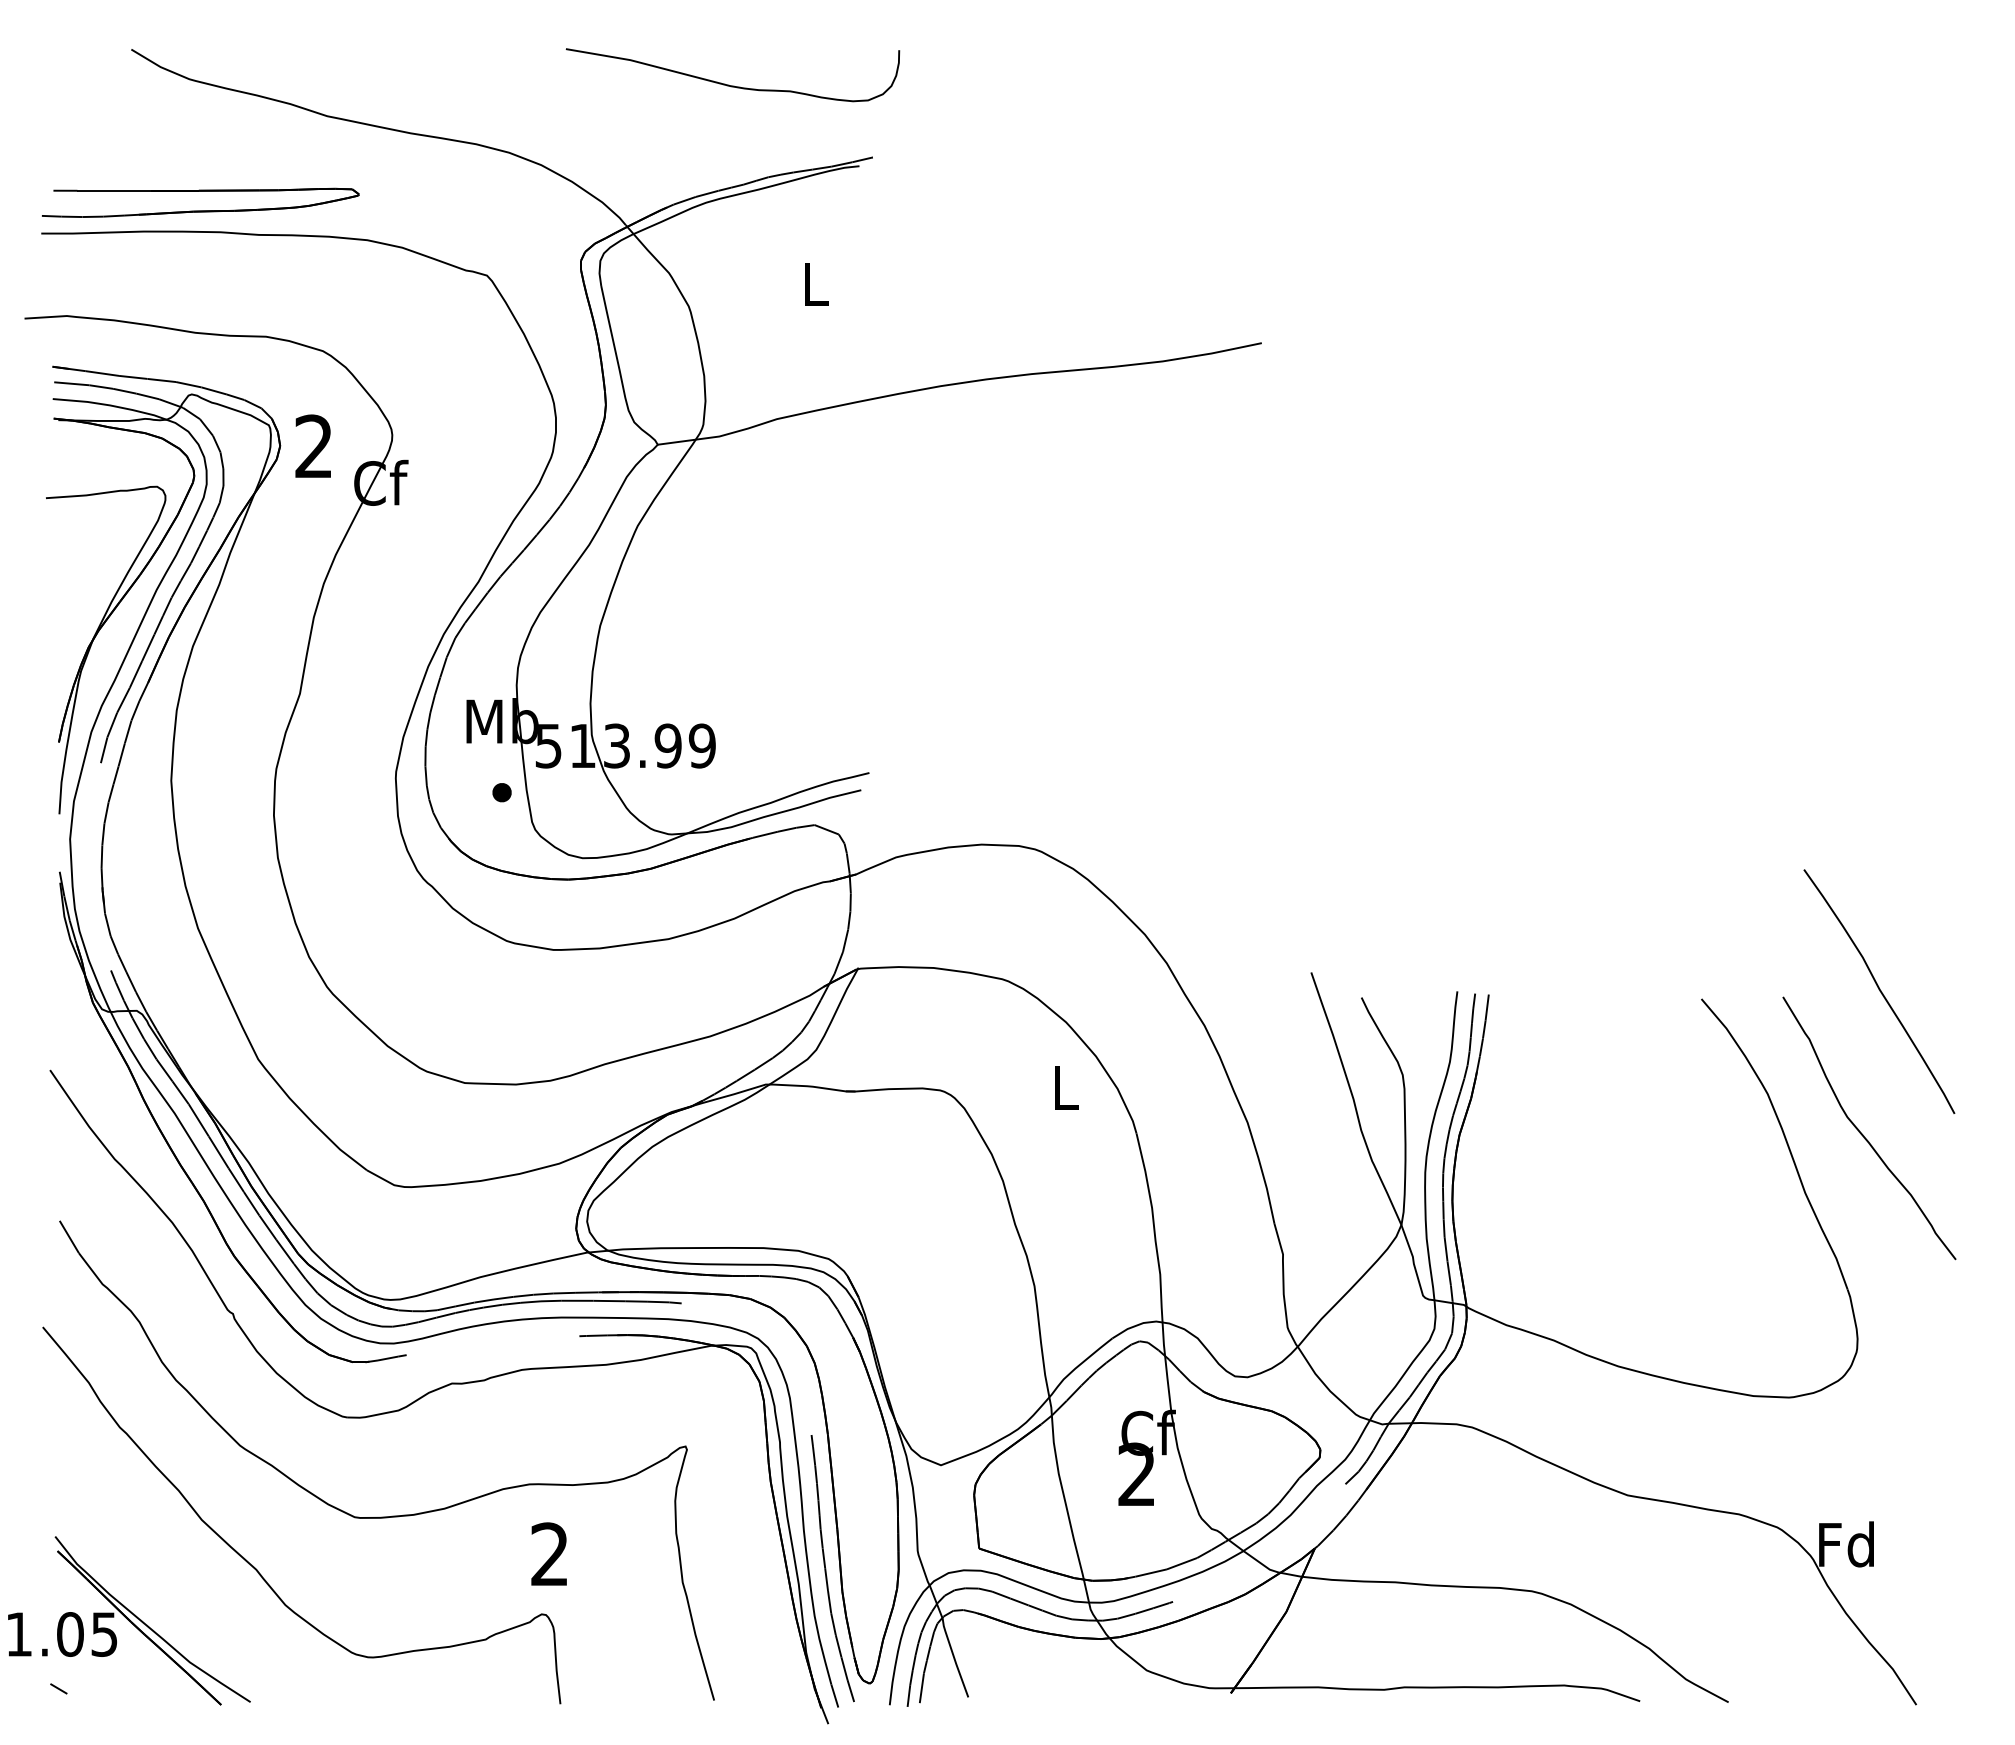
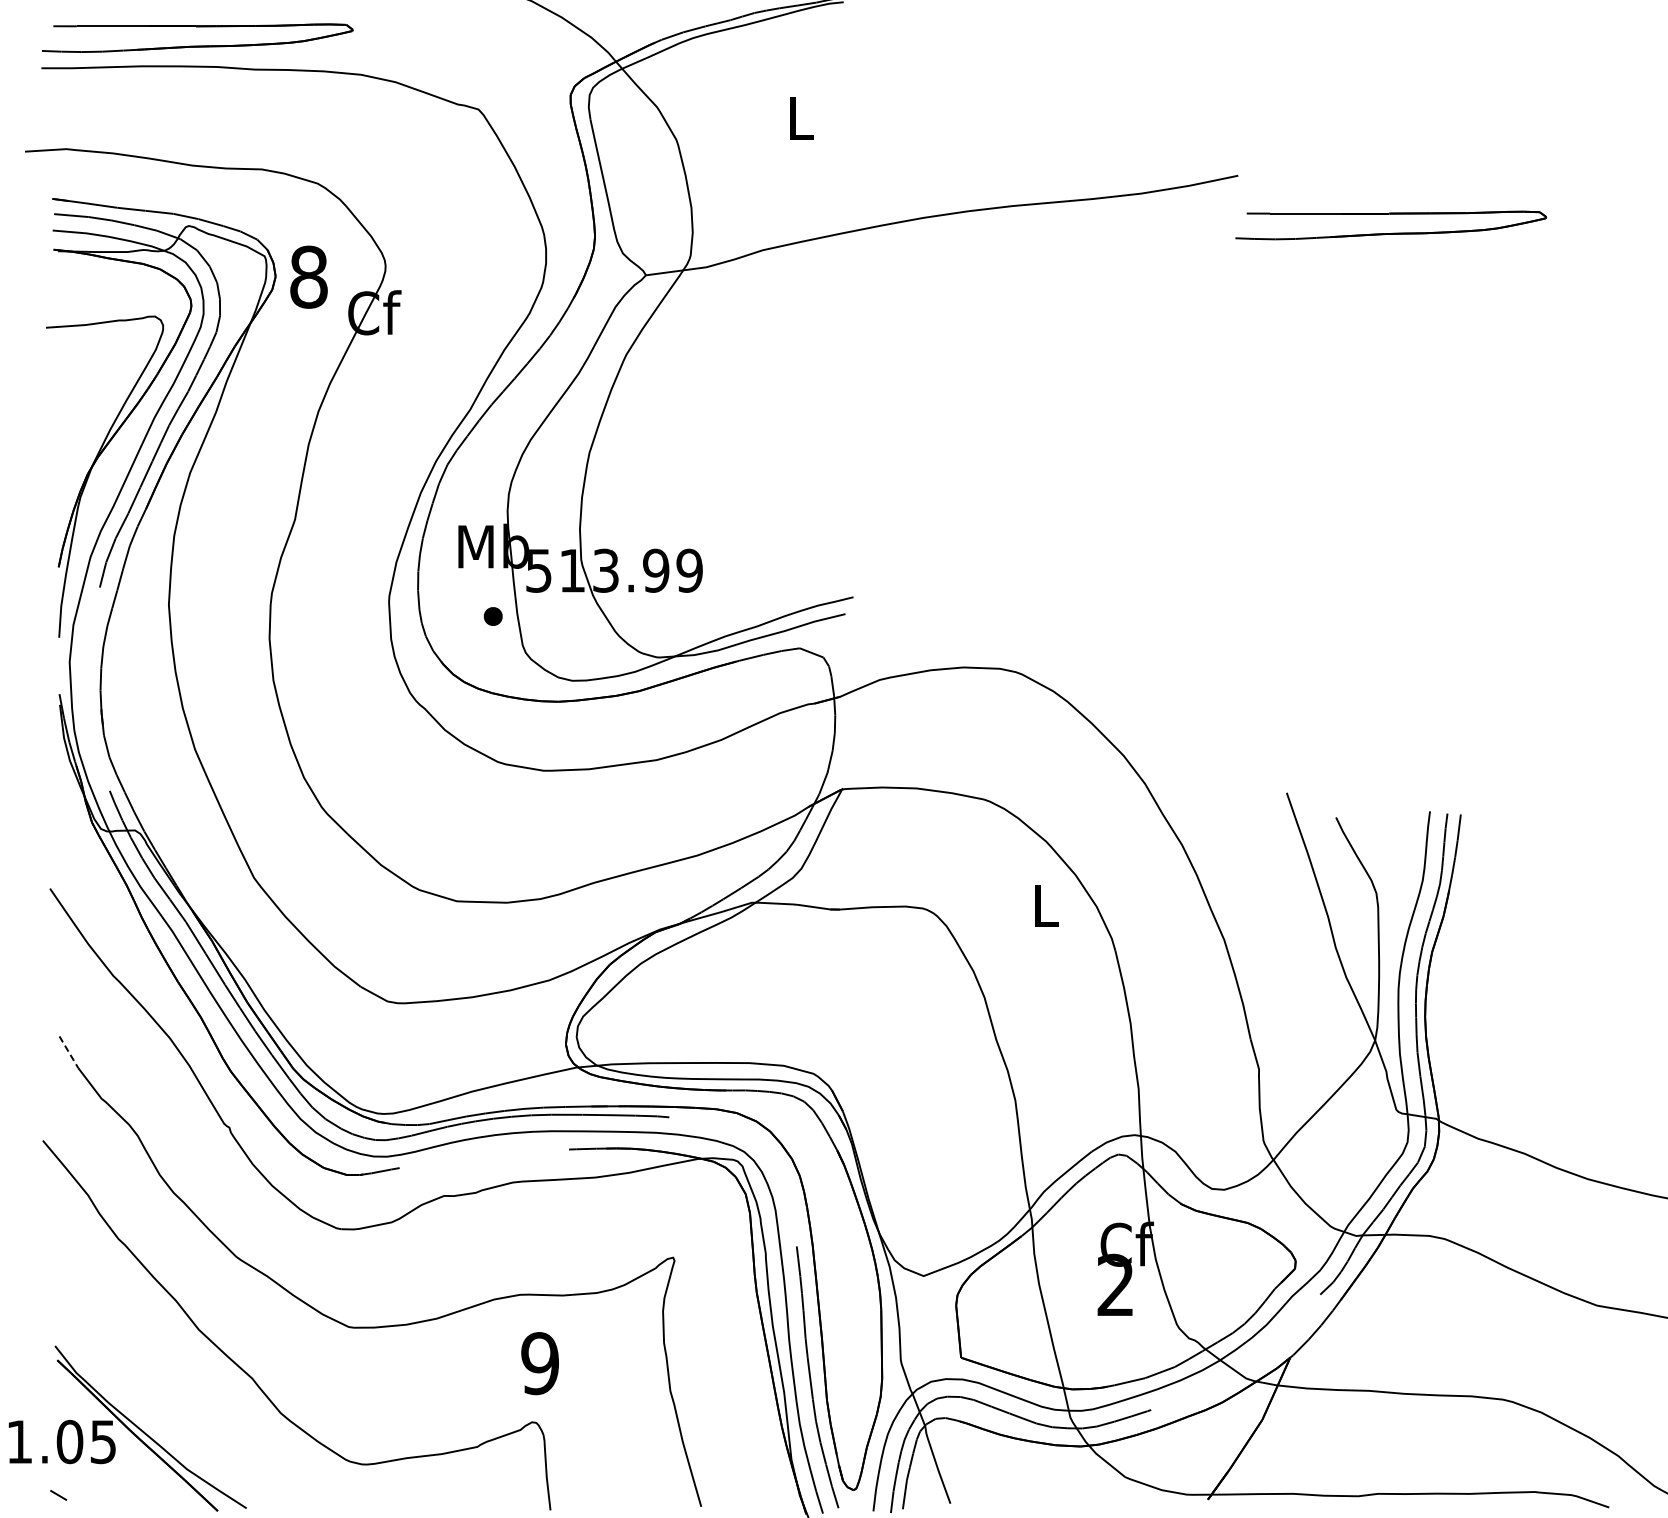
part: (1417, 401) -> (1390, 232), added
text: (314, 446) -> (309, 277), 2 -> 8
line: (69, 1237) -> (69, 1052), solid -> dashed
text: (549, 1554) -> (539, 1363), 2 -> 9

